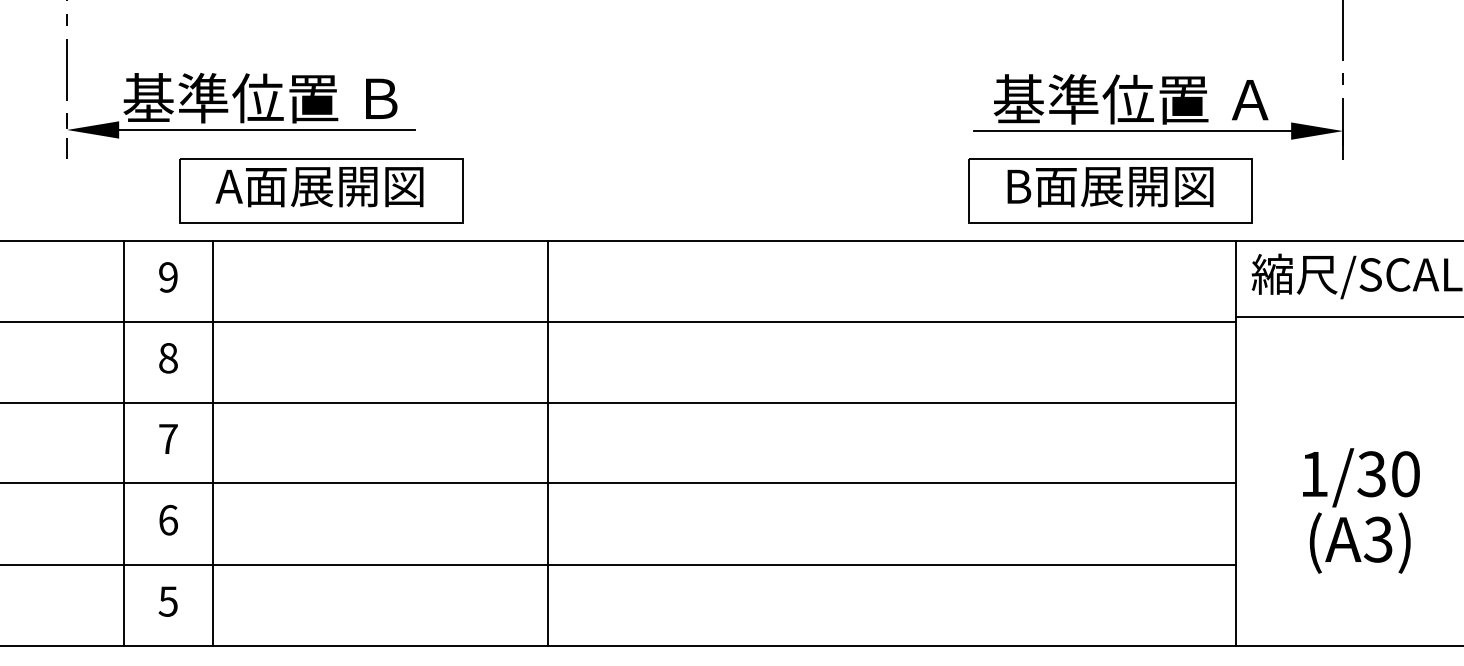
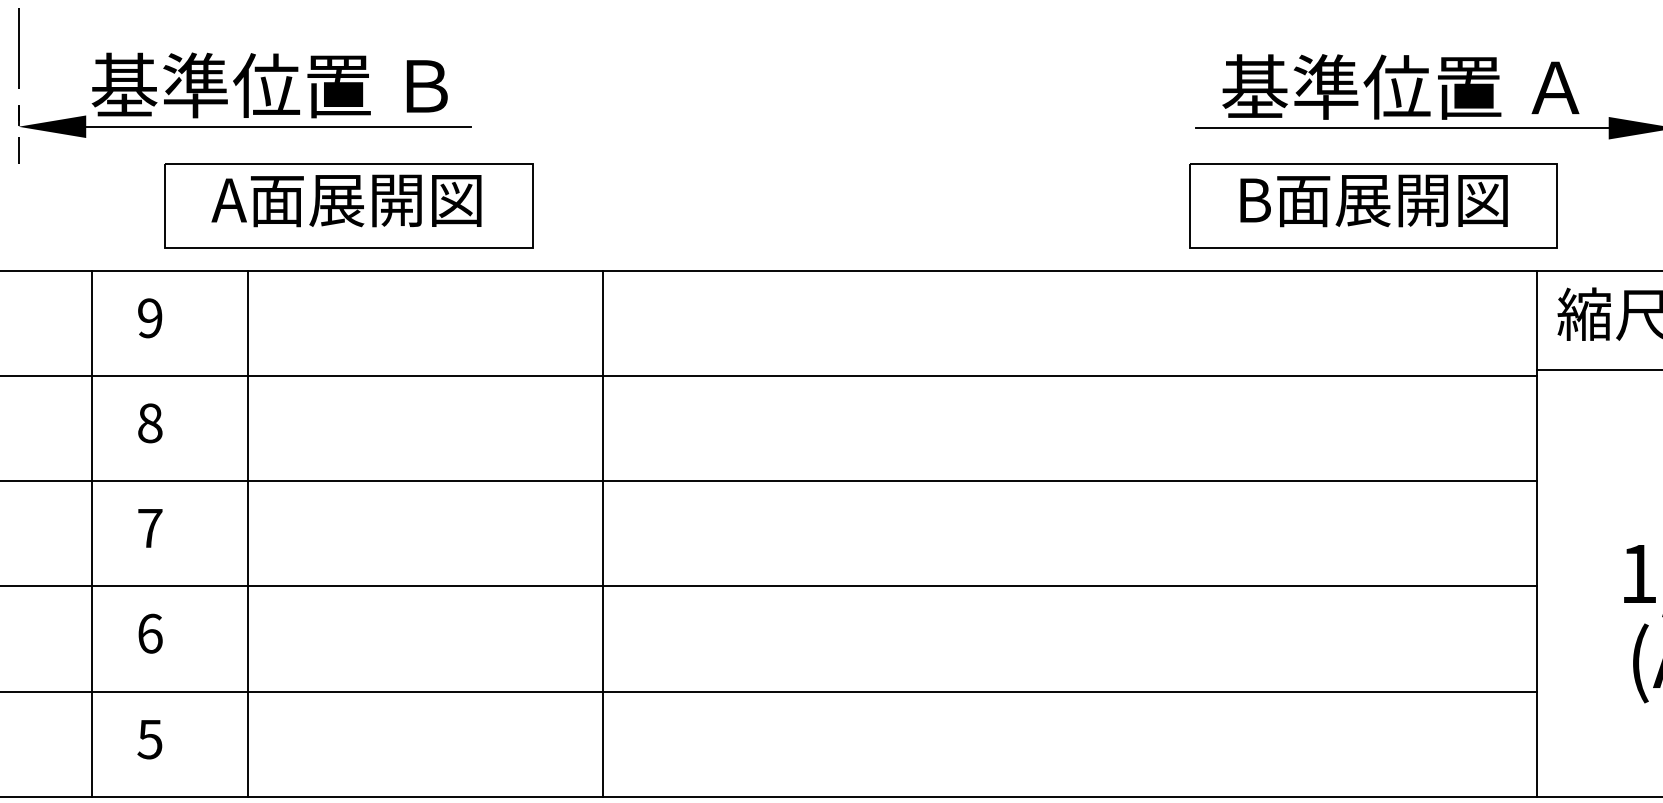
line: (213, 443) -> (247, 534), moved
line: (548, 443) -> (603, 534), moved

